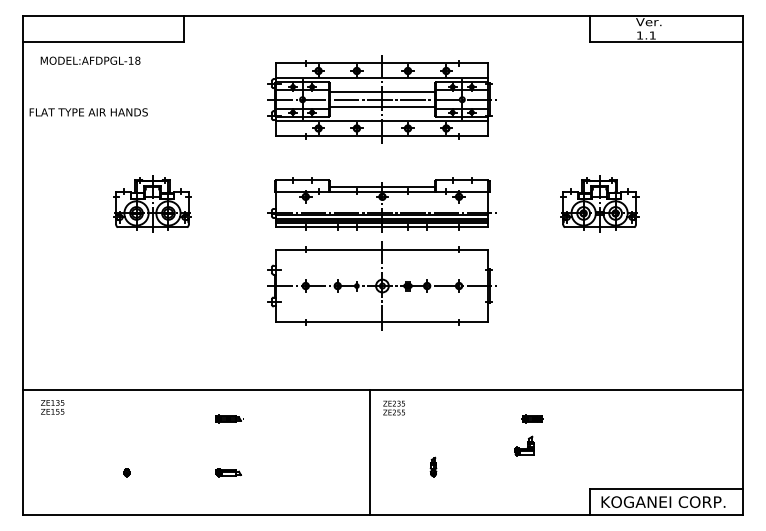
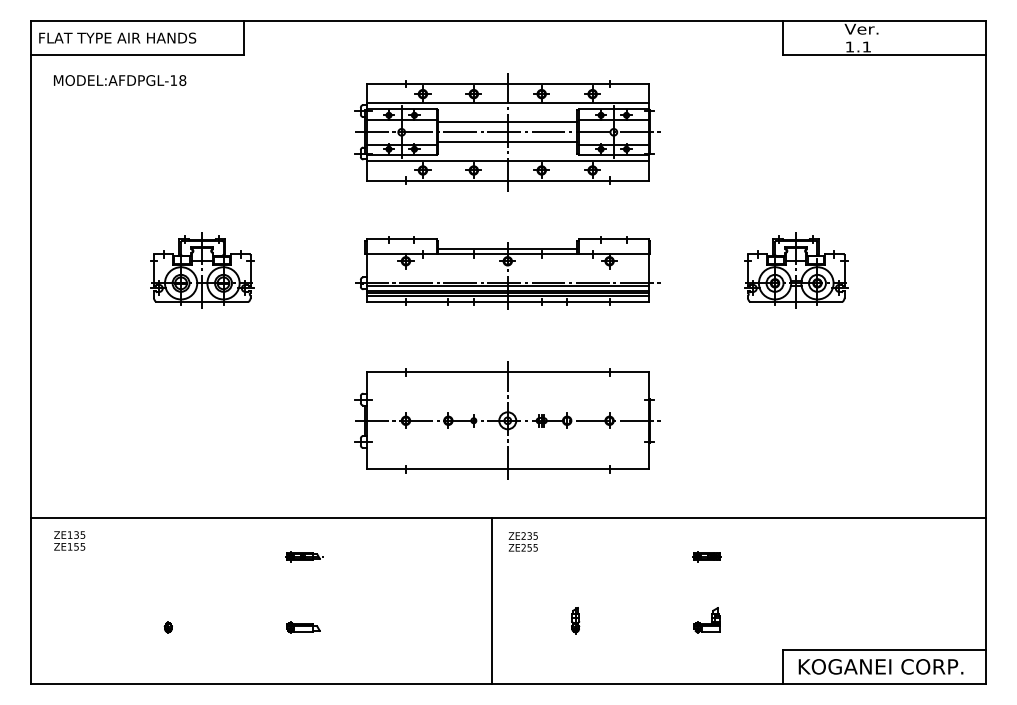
text: (88, 111) -> (117, 37), moved
part: (382, 285) -> (507, 420), moved
part: (523, 446) -> (706, 620), moved

